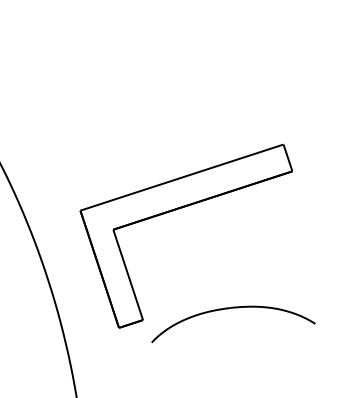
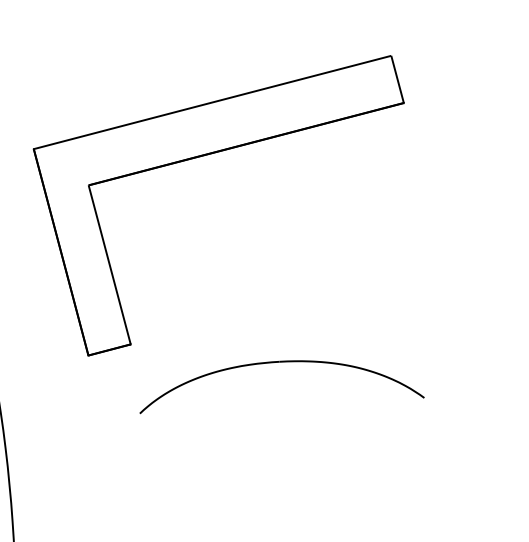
part: (228, 309) -> (275, 364), moved

